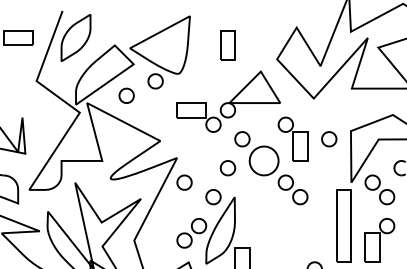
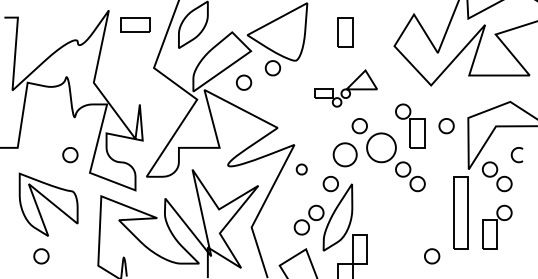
part: (229, 101) -> (346, 88), size x0.6
part: (228, 168) -> (345, 155), size x1.6
part: (184, 182) -> (301, 169), size x0.7

